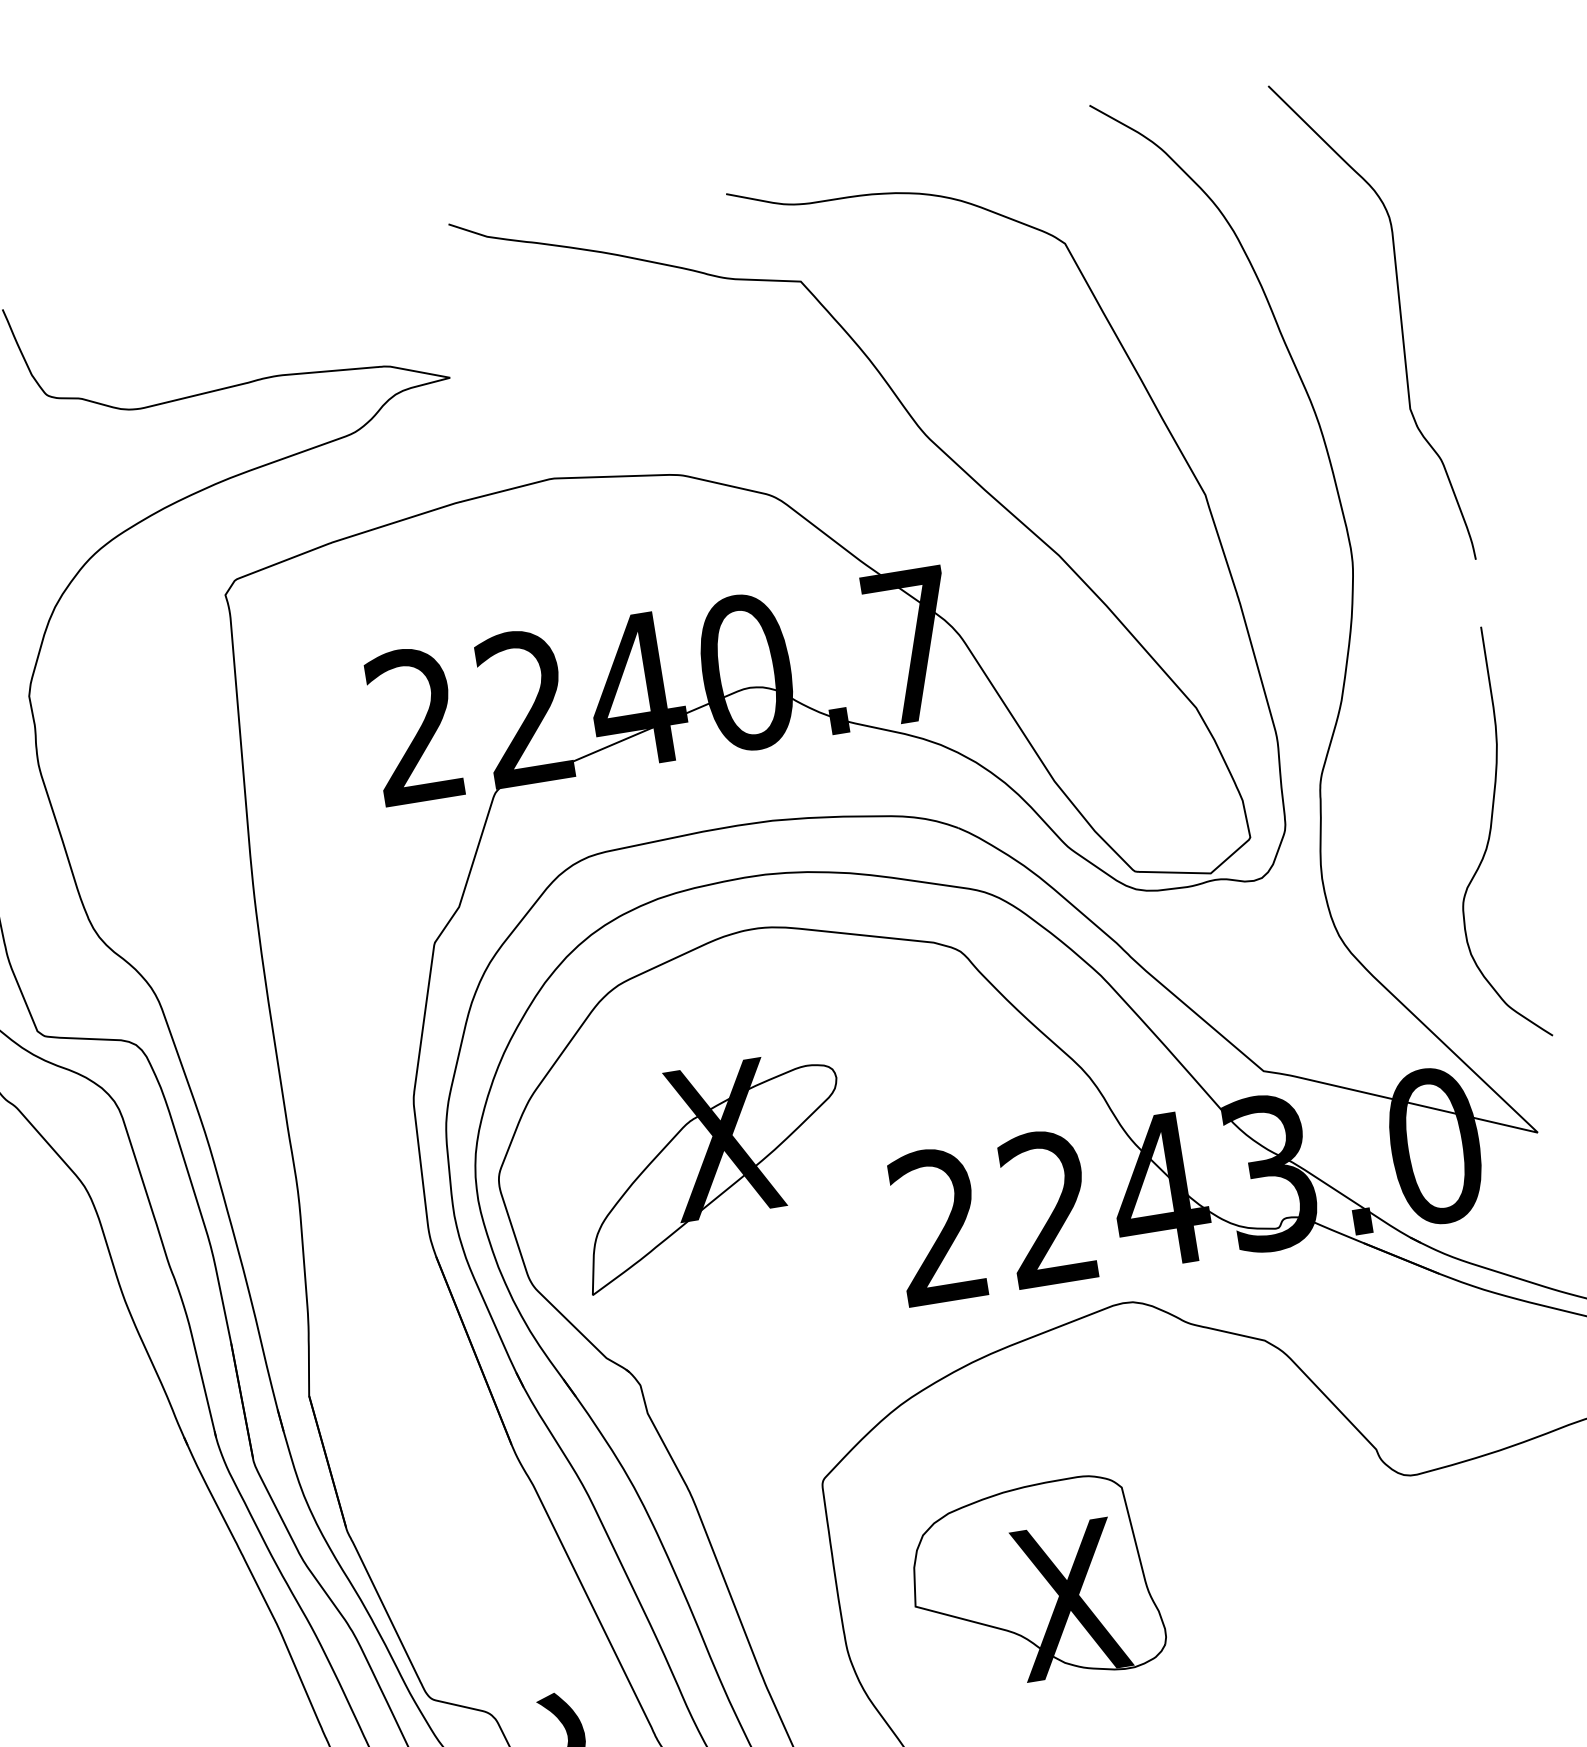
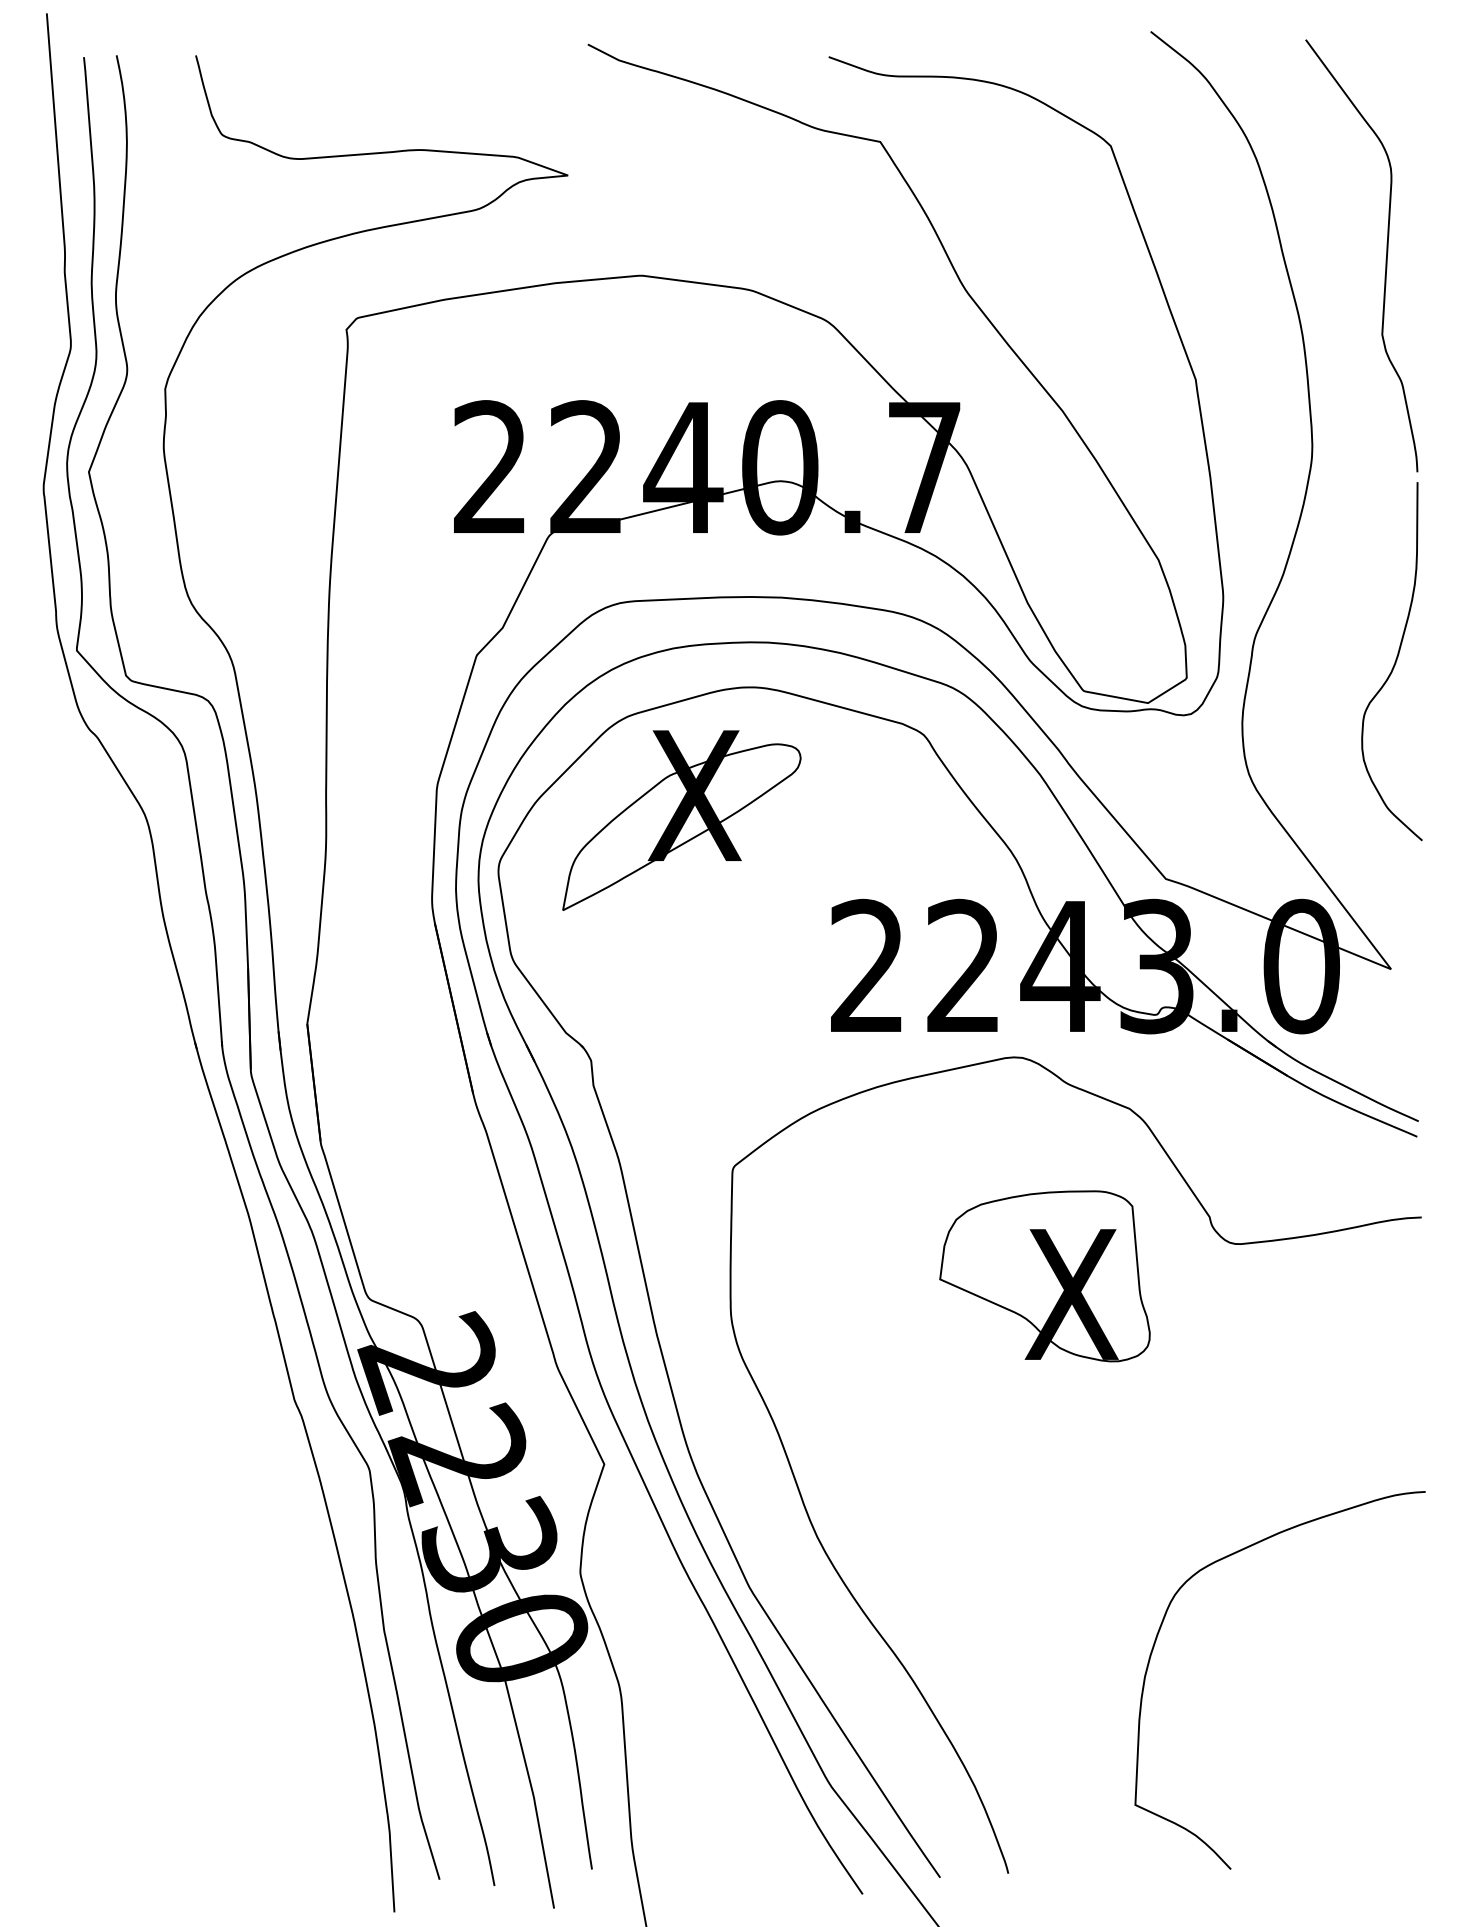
curve: (1488, 837) -> (1394, 662), moved
part: (711, 1170) -> (681, 820), moved
part: (1034, 1584) -> (1044, 1276), moved

